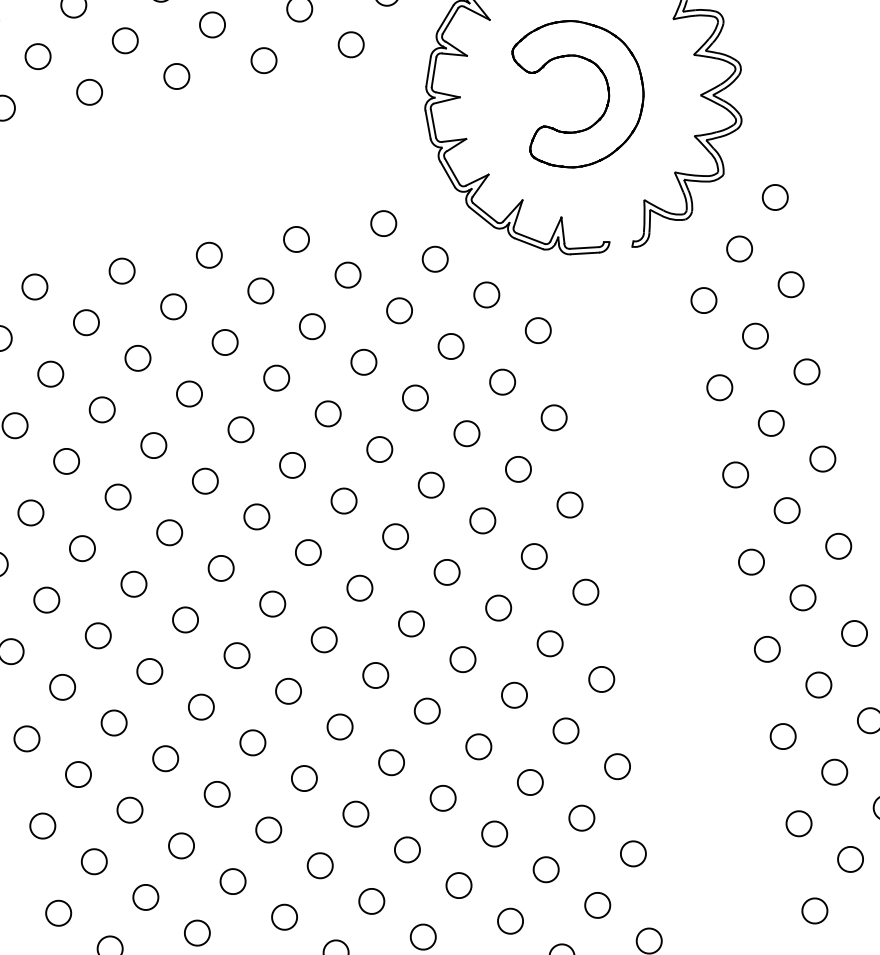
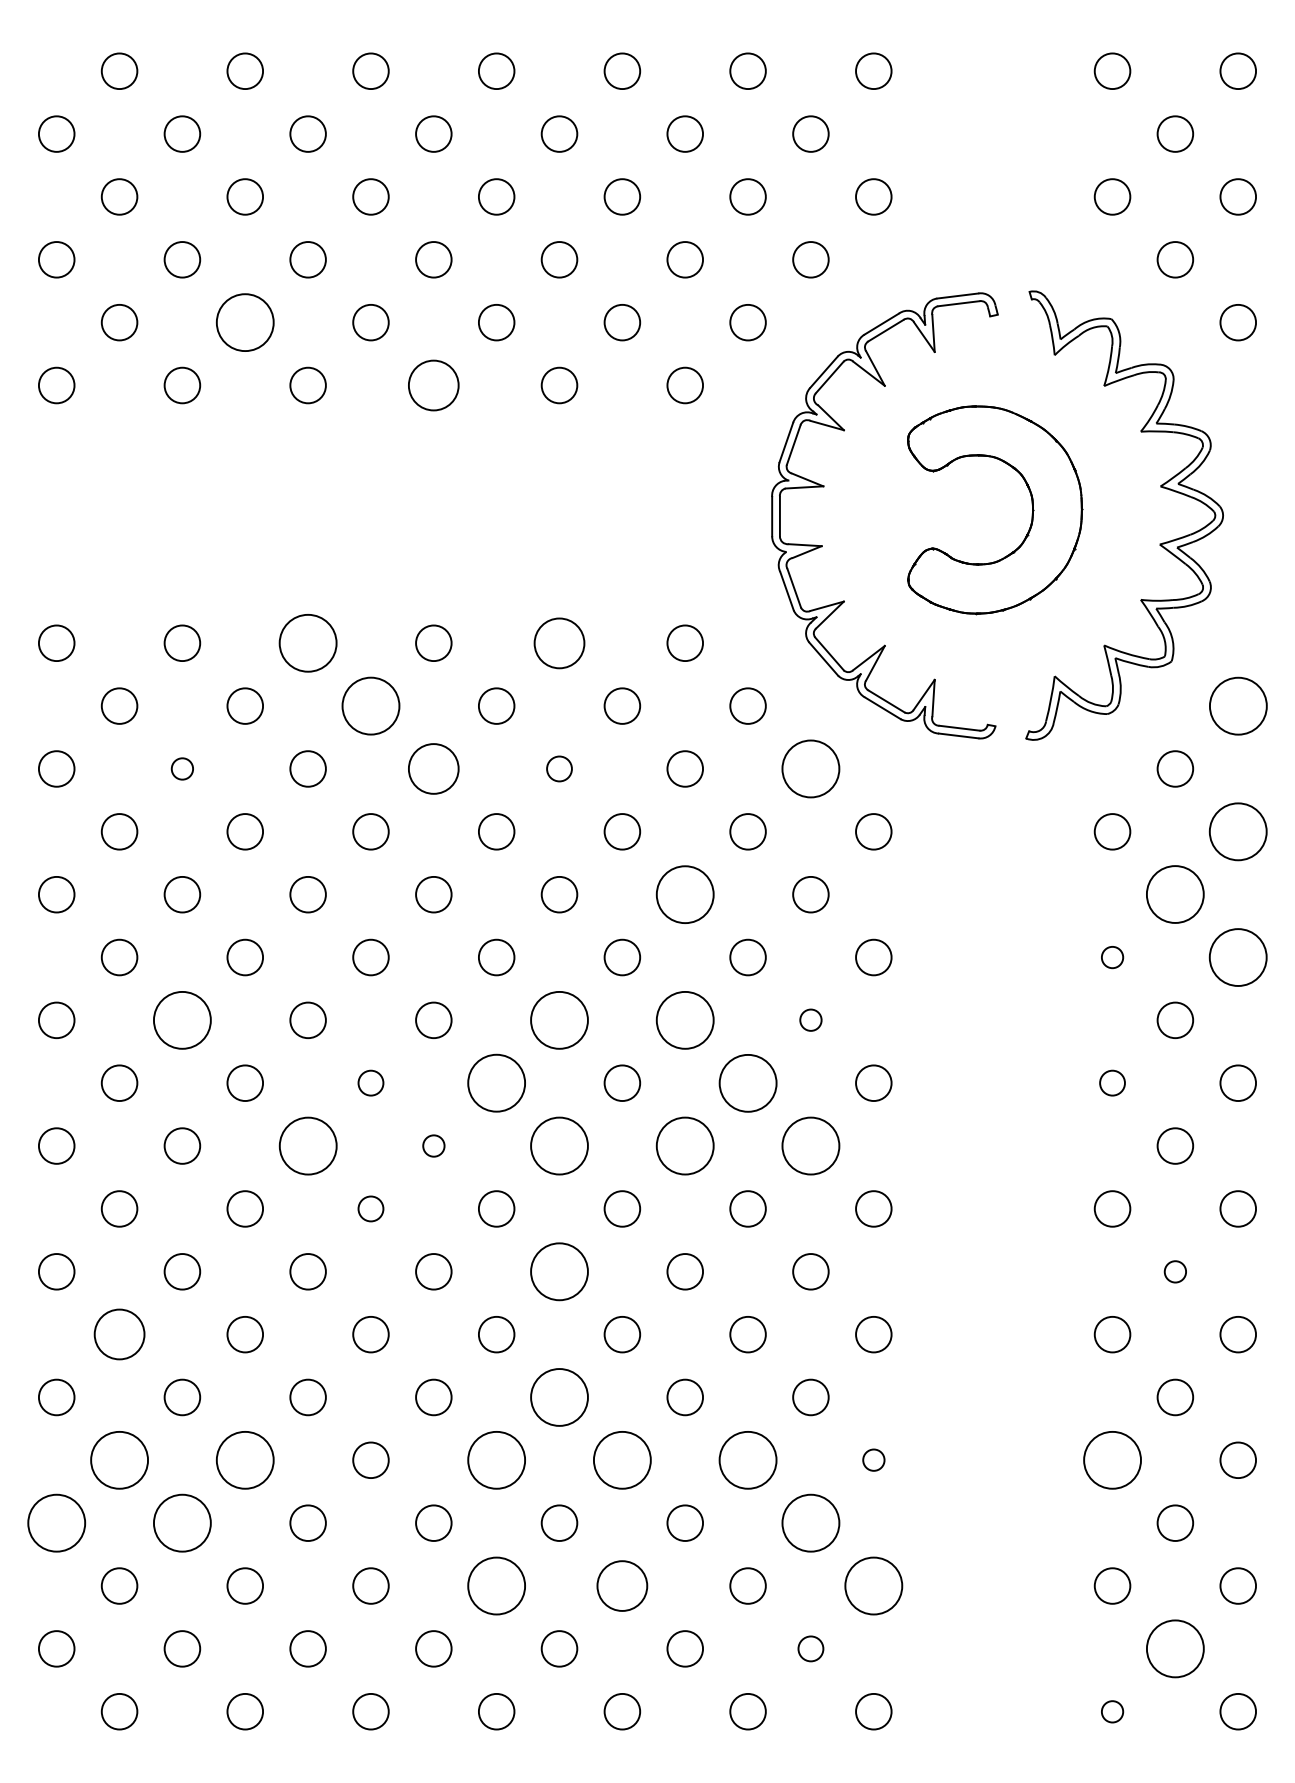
circle: (38, 56) -> (245, 322), size x1.6
circle: (176, 76) -> (433, 385), size x1.4
circle: (774, 197) -> (1237, 705), size x1.6
circle: (296, 238) -> (559, 642), size x1.4
circle: (121, 271) -> (307, 643), size x1.6
circle: (791, 284) -> (1238, 831), size x1.6
circle: (486, 294) -> (810, 768), size x1.6
circle: (173, 306) -> (370, 705), size x1.6
circle: (312, 326) -> (559, 768), size x0.7
circle: (755, 336) -> (1175, 894), size x1.6
circle: (224, 342) -> (433, 768), size x1.4
circle: (807, 371) -> (1238, 957), size x1.6
circle: (50, 373) -> (182, 768), size x0.6
circle: (719, 387) -> (1112, 957), size x0.6
circle: (415, 397) -> (685, 894), size x1.6
circle: (518, 468) -> (810, 1019), size x0.6
circle: (735, 474) -> (1112, 1082), size x0.7
circle: (431, 485) -> (685, 1020), size x1.6
circle: (344, 501) -> (559, 1020), size x1.6
circle: (482, 520) -> (747, 1082), size x1.6
circle: (82, 548) -> (182, 1020), size x1.6
circle: (308, 552) -> (496, 1083), size x1.6
circle: (533, 556) -> (810, 1145), size x1.6
circle: (220, 568) -> (370, 1082), size x0.7
circle: (447, 571) -> (685, 1145), size x1.6
circle: (359, 587) -> (559, 1145), size x1.6
circle: (803, 597) -> (1175, 1271), size x0.6
circle: (272, 603) -> (433, 1145), size x0.6
circle: (185, 619) -> (307, 1145), size x1.6
circle: (236, 655) -> (370, 1208), size x0.7
circle: (375, 675) -> (559, 1271), size x1.6
circle: (783, 736) -> (1112, 1460), size x1.6
circle: (391, 762) -> (559, 1397), size x1.6
circle: (617, 766) -> (873, 1459), size x0.6
circle: (78, 774) -> (119, 1334), size x1.4
circle: (529, 782) -> (747, 1460), size x1.6
circle: (443, 798) -> (622, 1460), size x1.6
circle: (355, 814) -> (496, 1460), size x1.6
circle: (581, 817) -> (810, 1522), size x1.6
circle: (181, 845) -> (245, 1460), size x1.6
circle: (633, 853) -> (873, 1585), size x1.6
circle: (850, 859) -> (1175, 1648), size x1.6
circle: (94, 861) -> (119, 1460), size x1.6
circle: (459, 885) -> (622, 1585), size x1.4
circle: (145, 896) -> (182, 1522), size x1.6
circle: (371, 901) -> (496, 1585), size x1.6
circle: (597, 905) -> (810, 1648), size x0.7
circle: (814, 910) -> (1112, 1711), size x0.6
circle: (58, 912) -> (56, 1522), size x1.6

